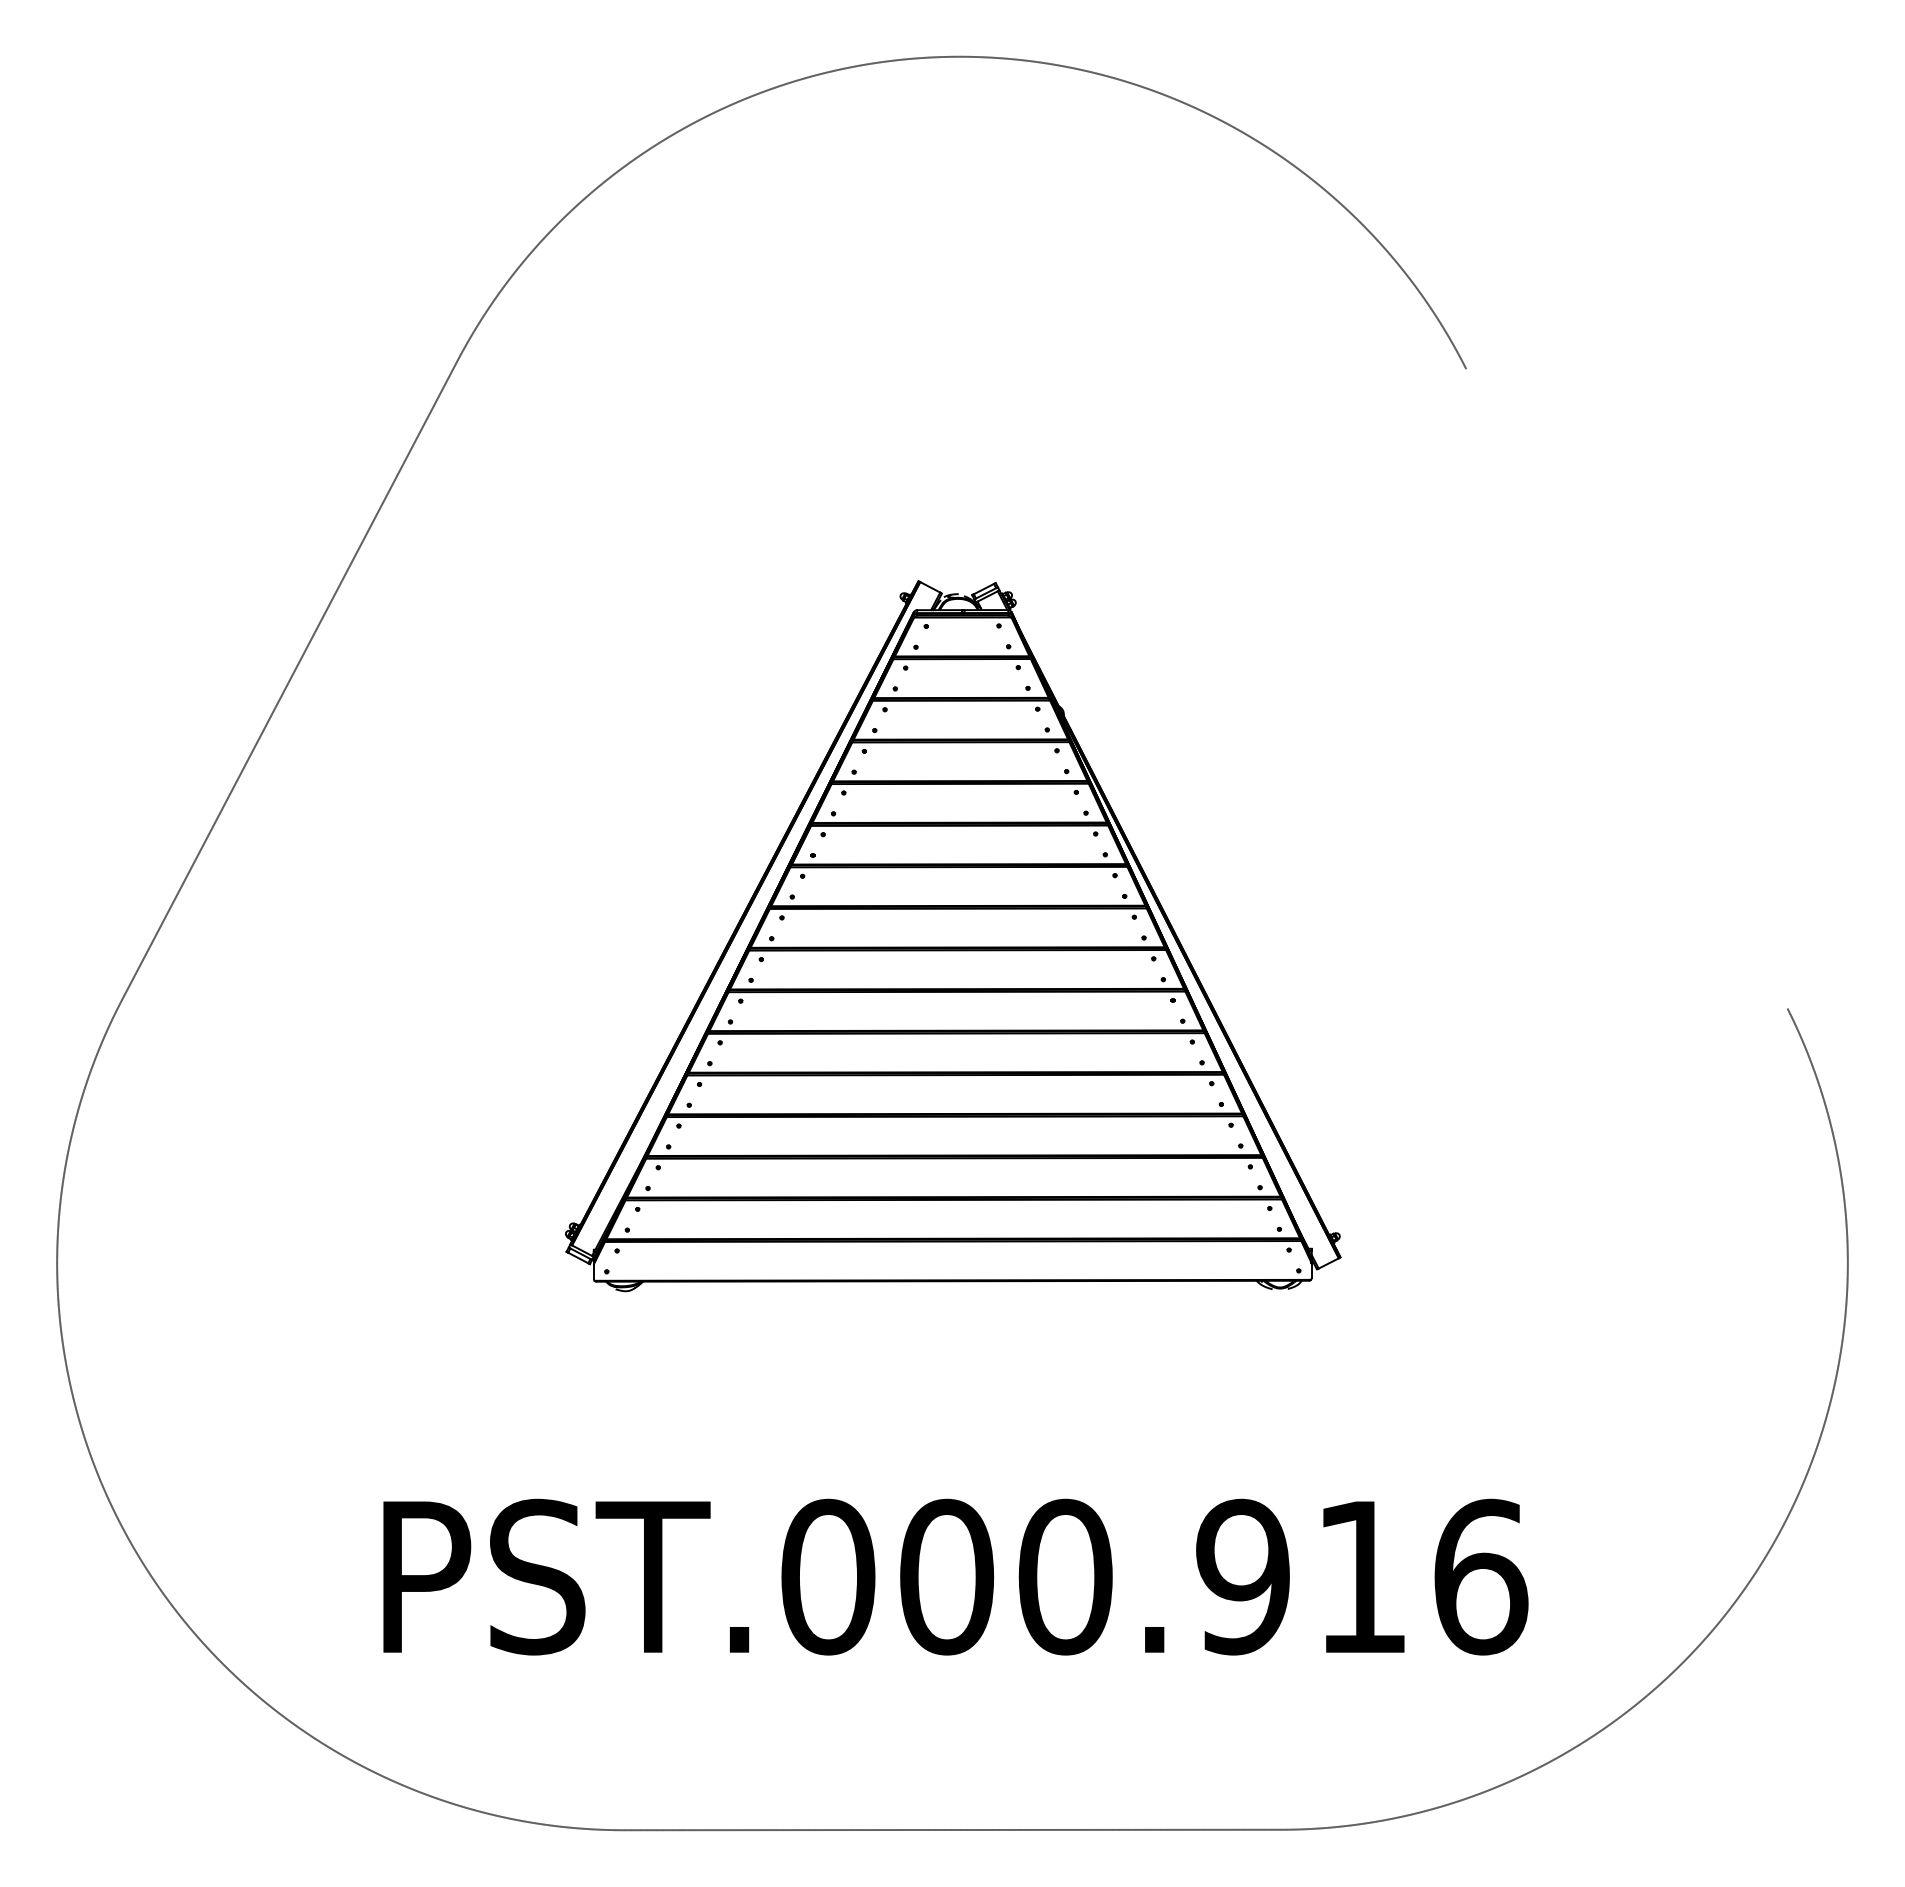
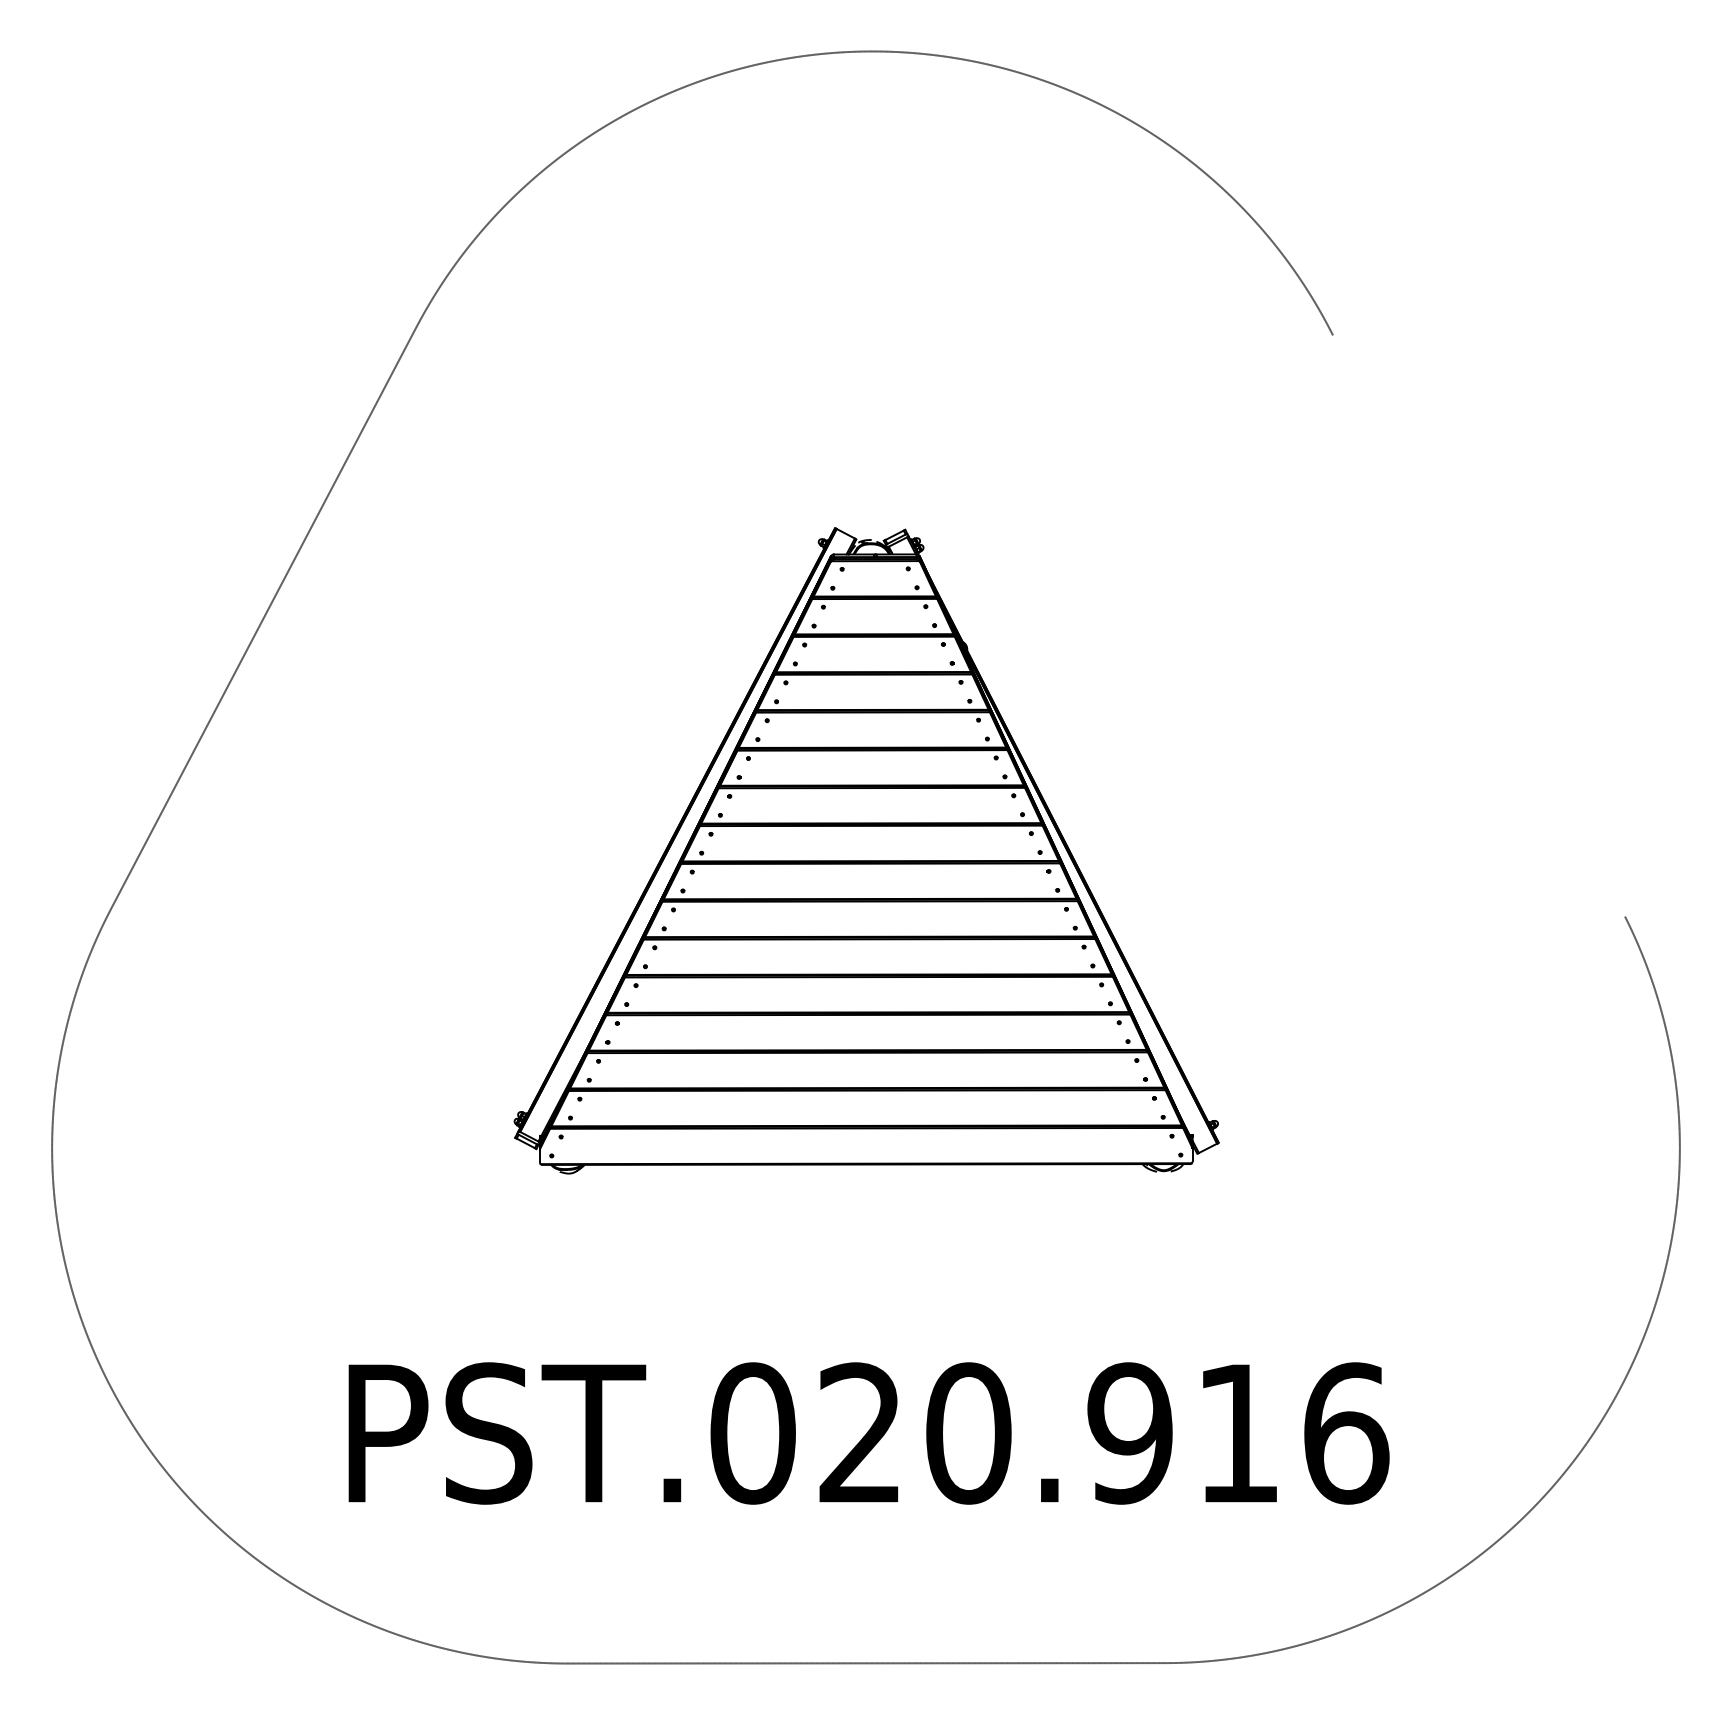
text: (947, 1576) -> (861, 1432), PST.000.916 -> PST.020.916

